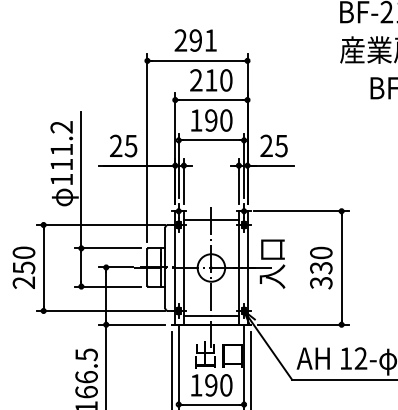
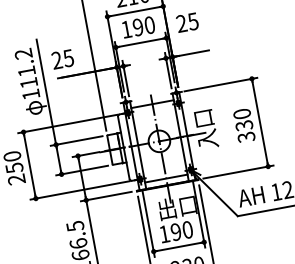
text: (123, 145) -> (62, 58), moved
text: (273, 145) -> (186, 22), moved

